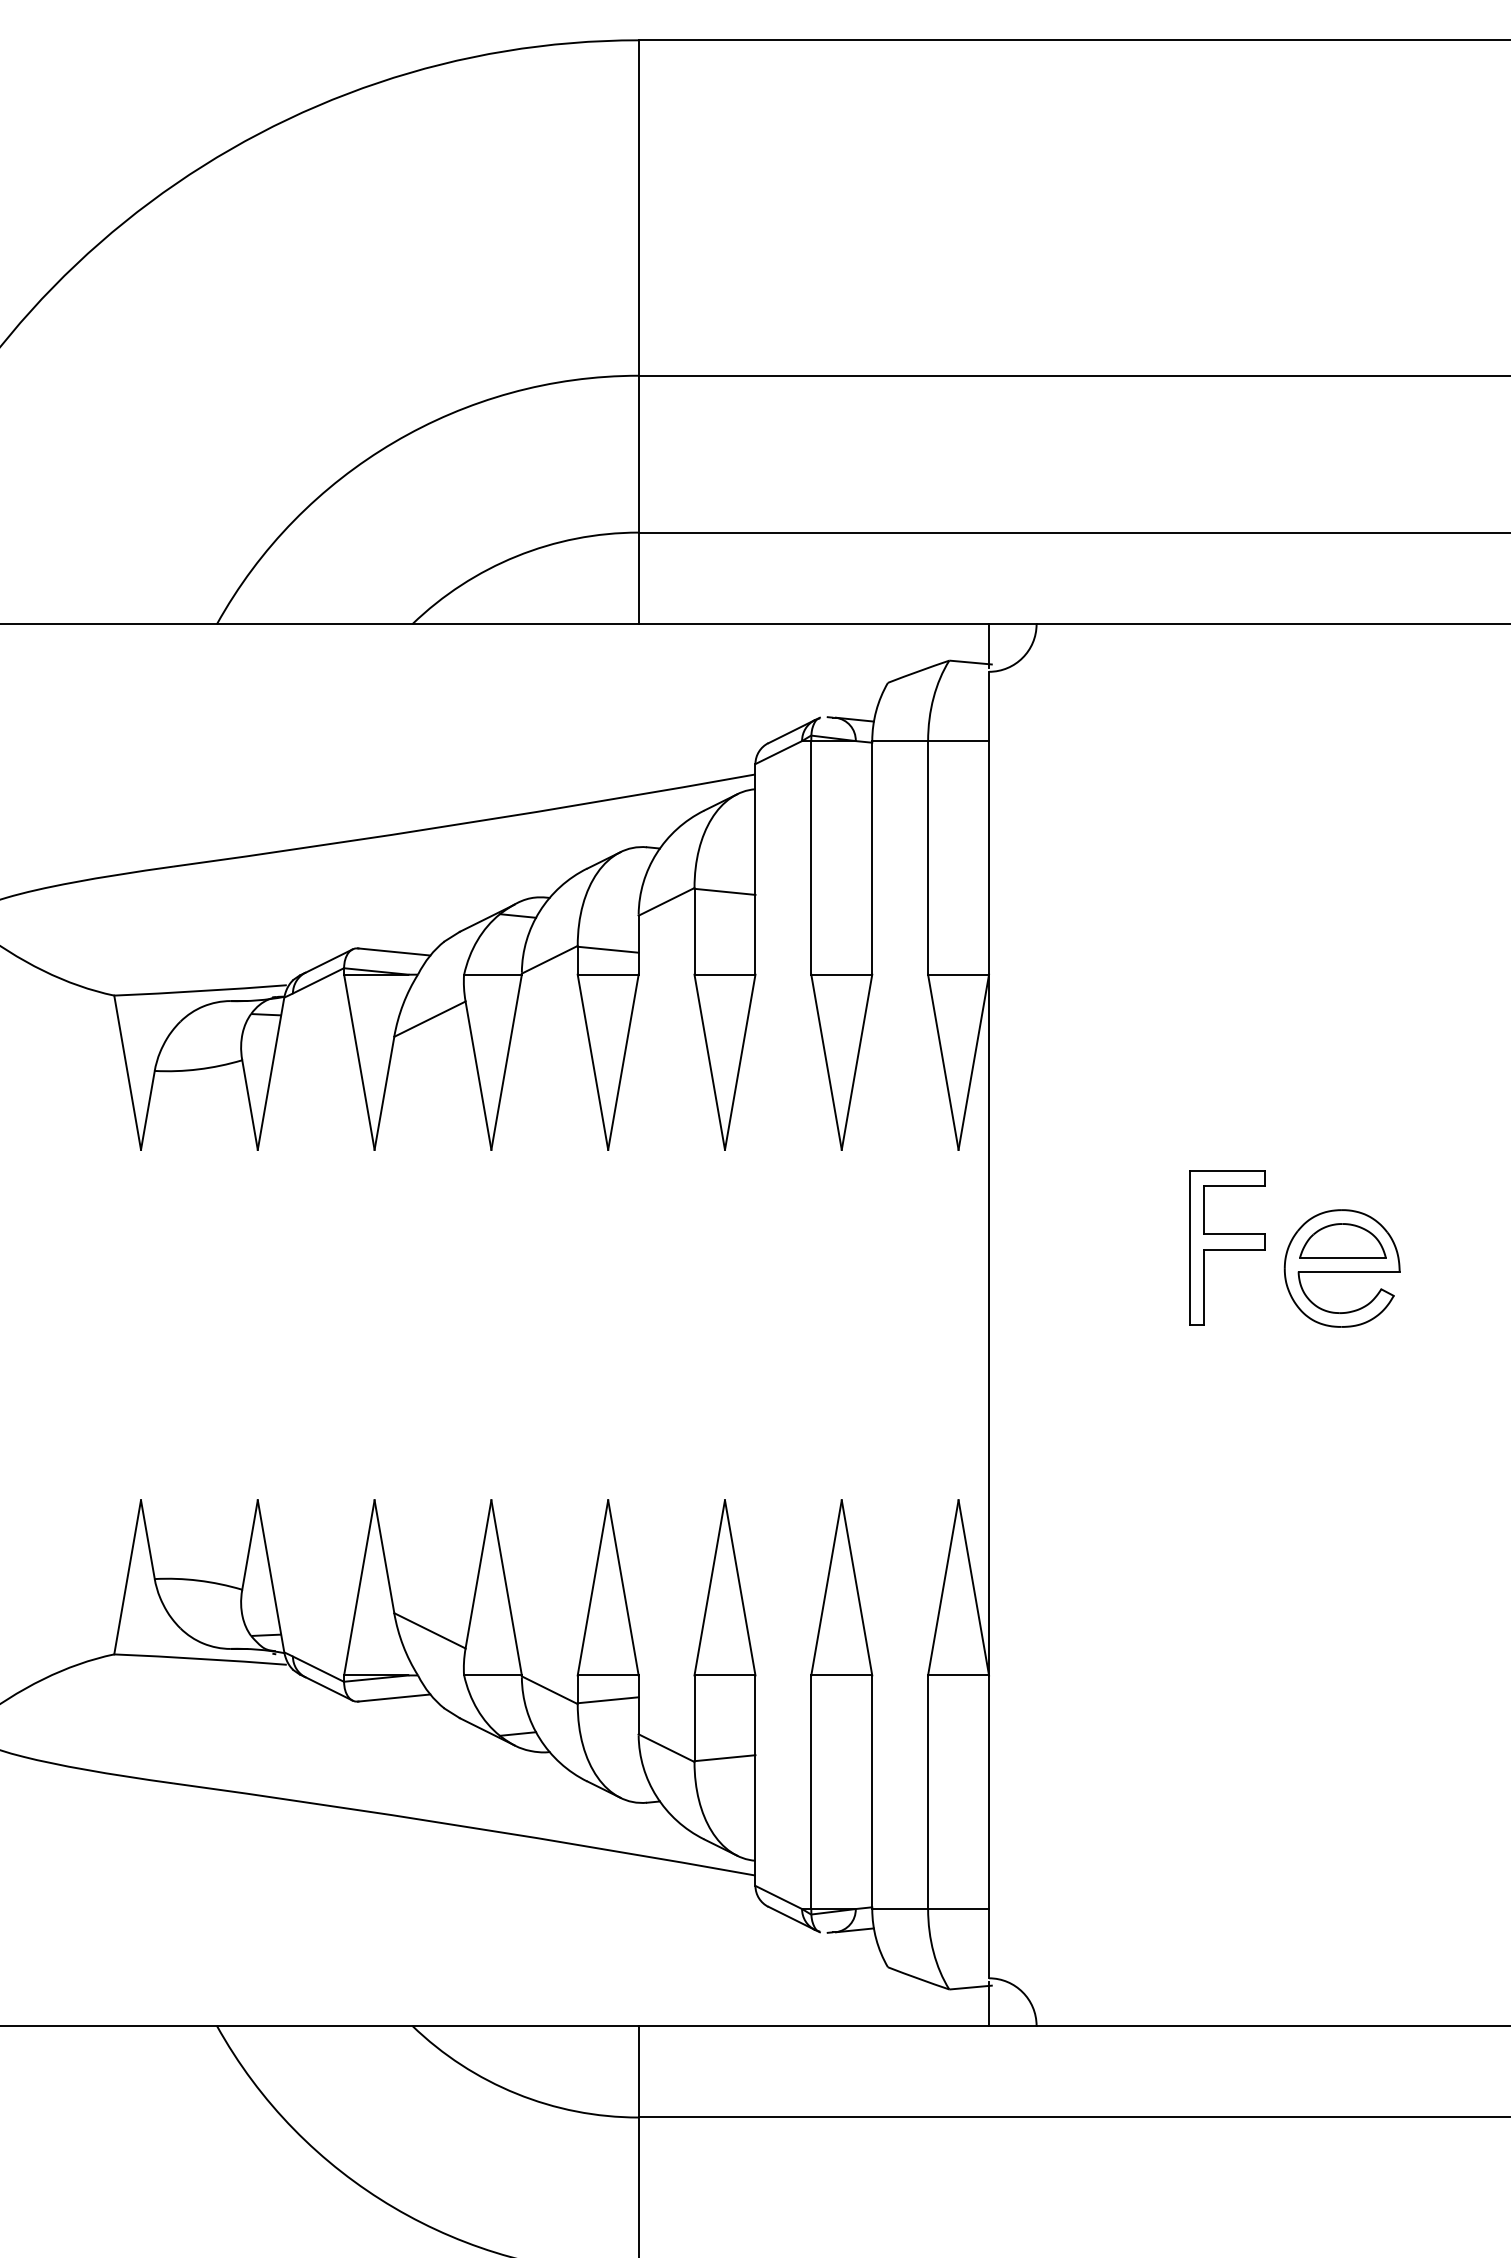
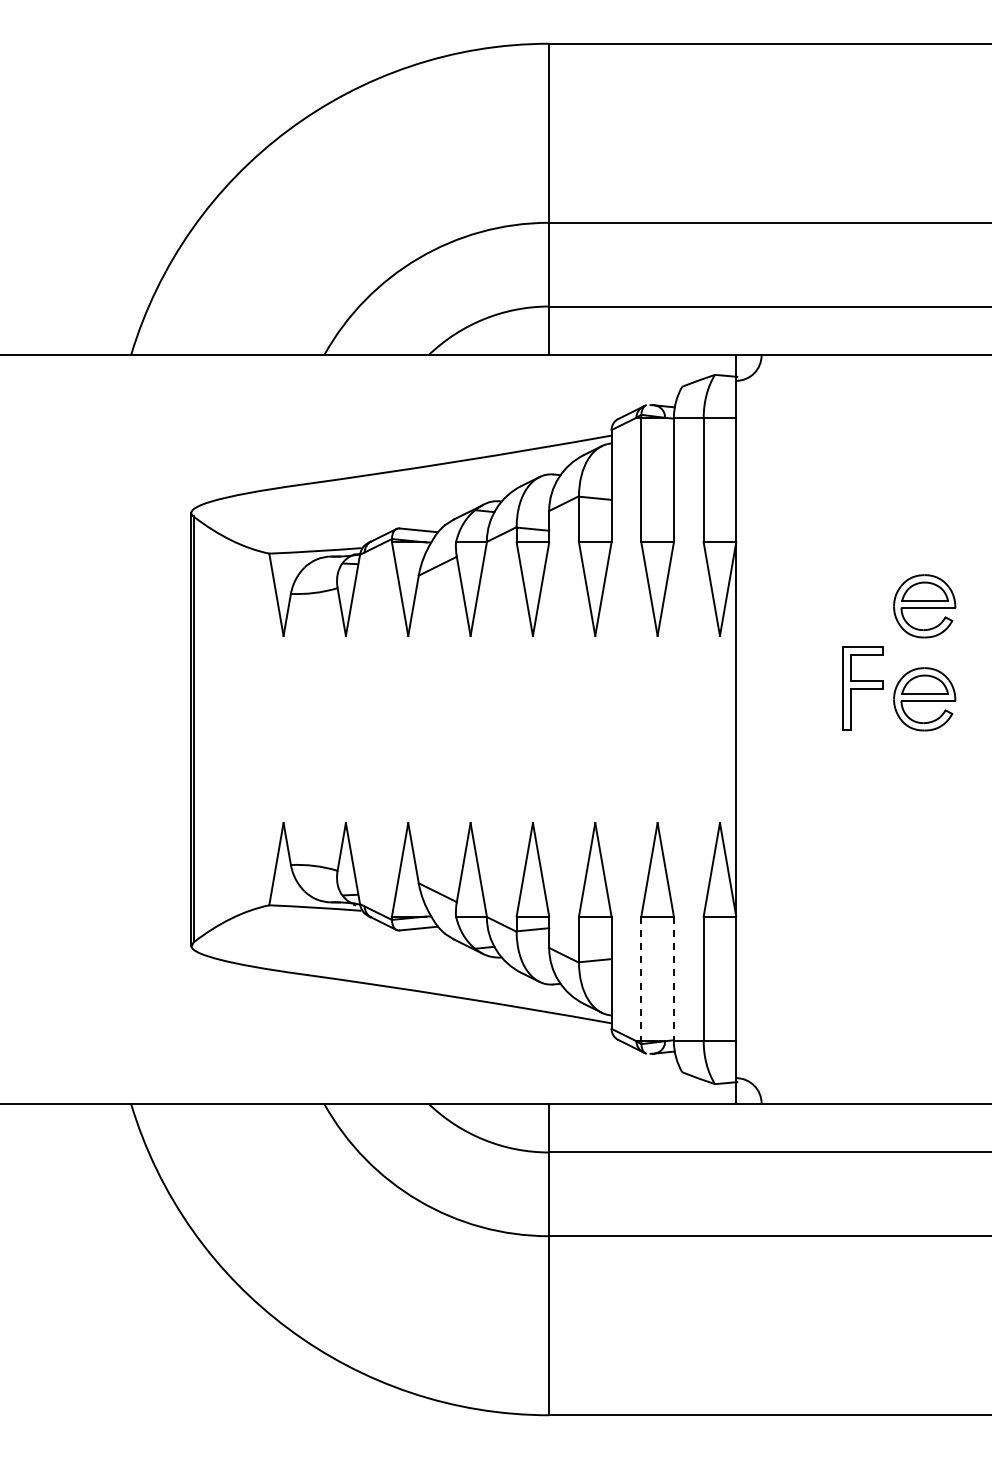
part: (1341, 1094) -> (924, 606), added
line: (811, 1793) -> (641, 979), solid -> dashed
line: (871, 1793) -> (673, 979), solid -> dashed

